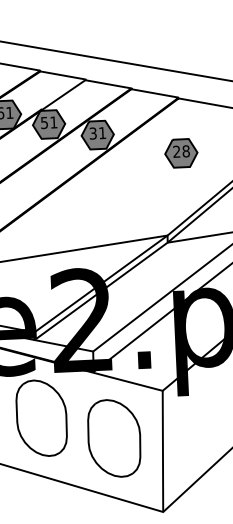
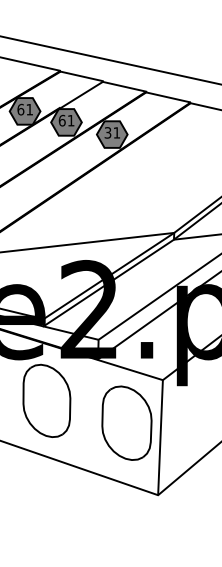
text: (44, 122) -> (62, 120), 51 -> 61
part: (181, 153) -> (190, 155), removed
part: (113, 437) -> (126, 422), moved

